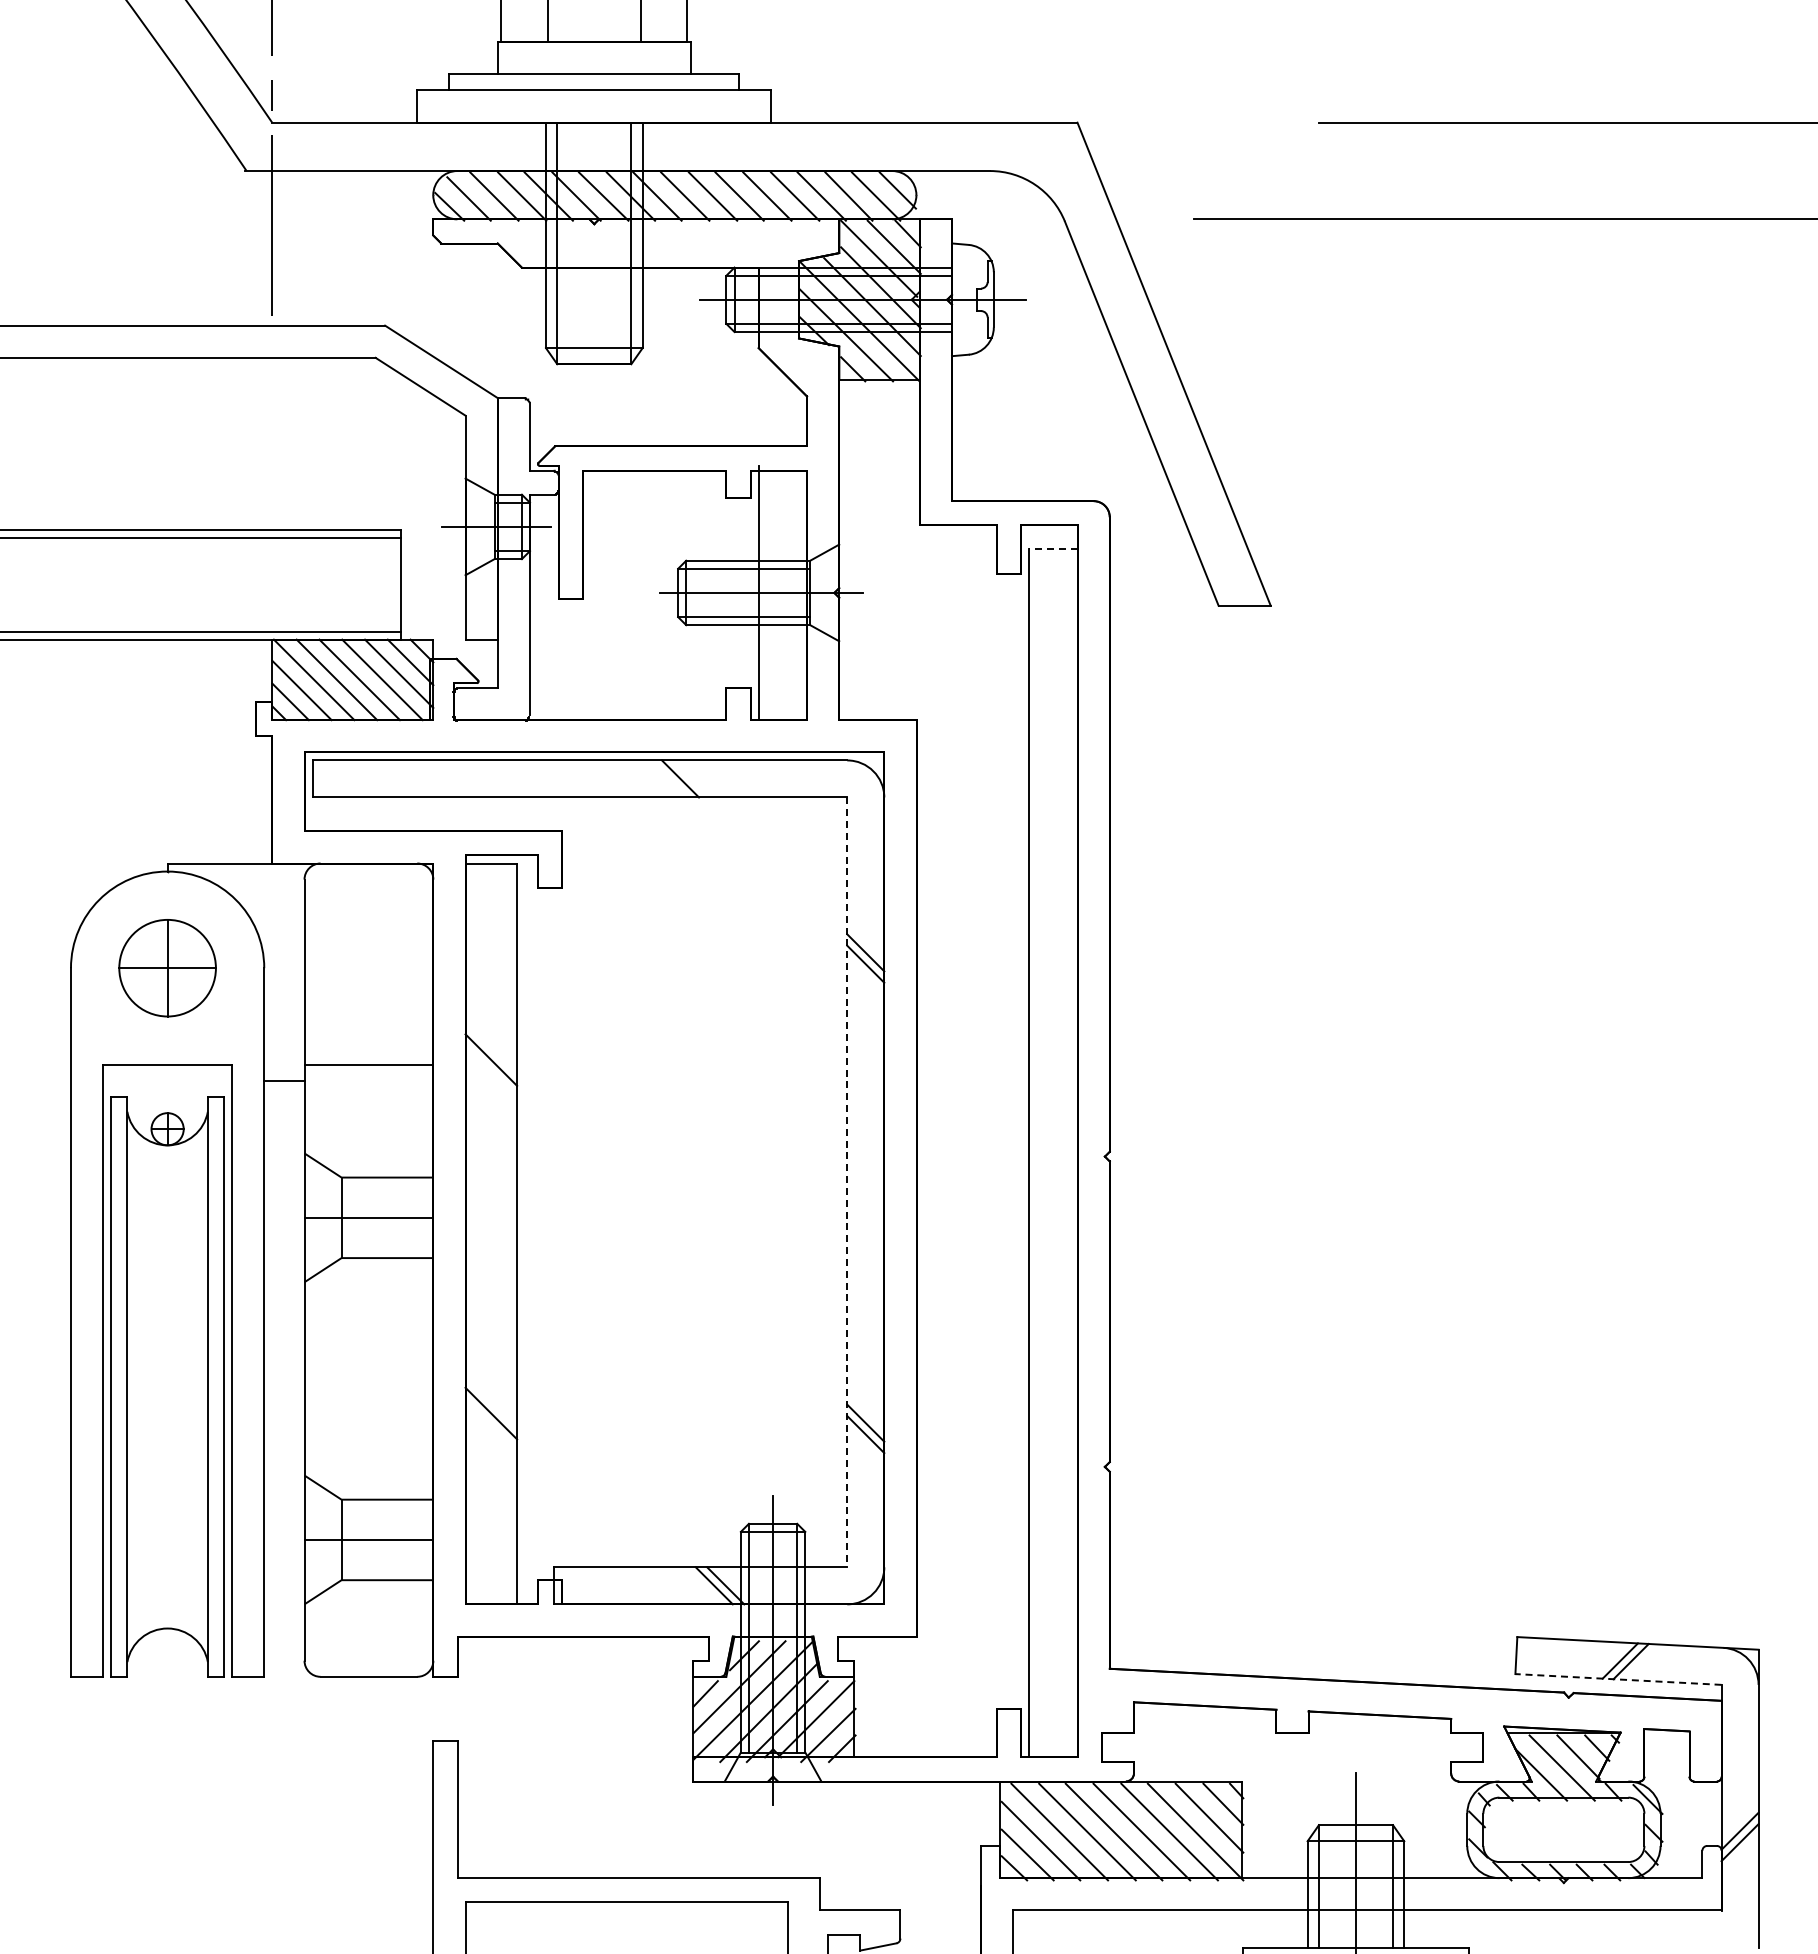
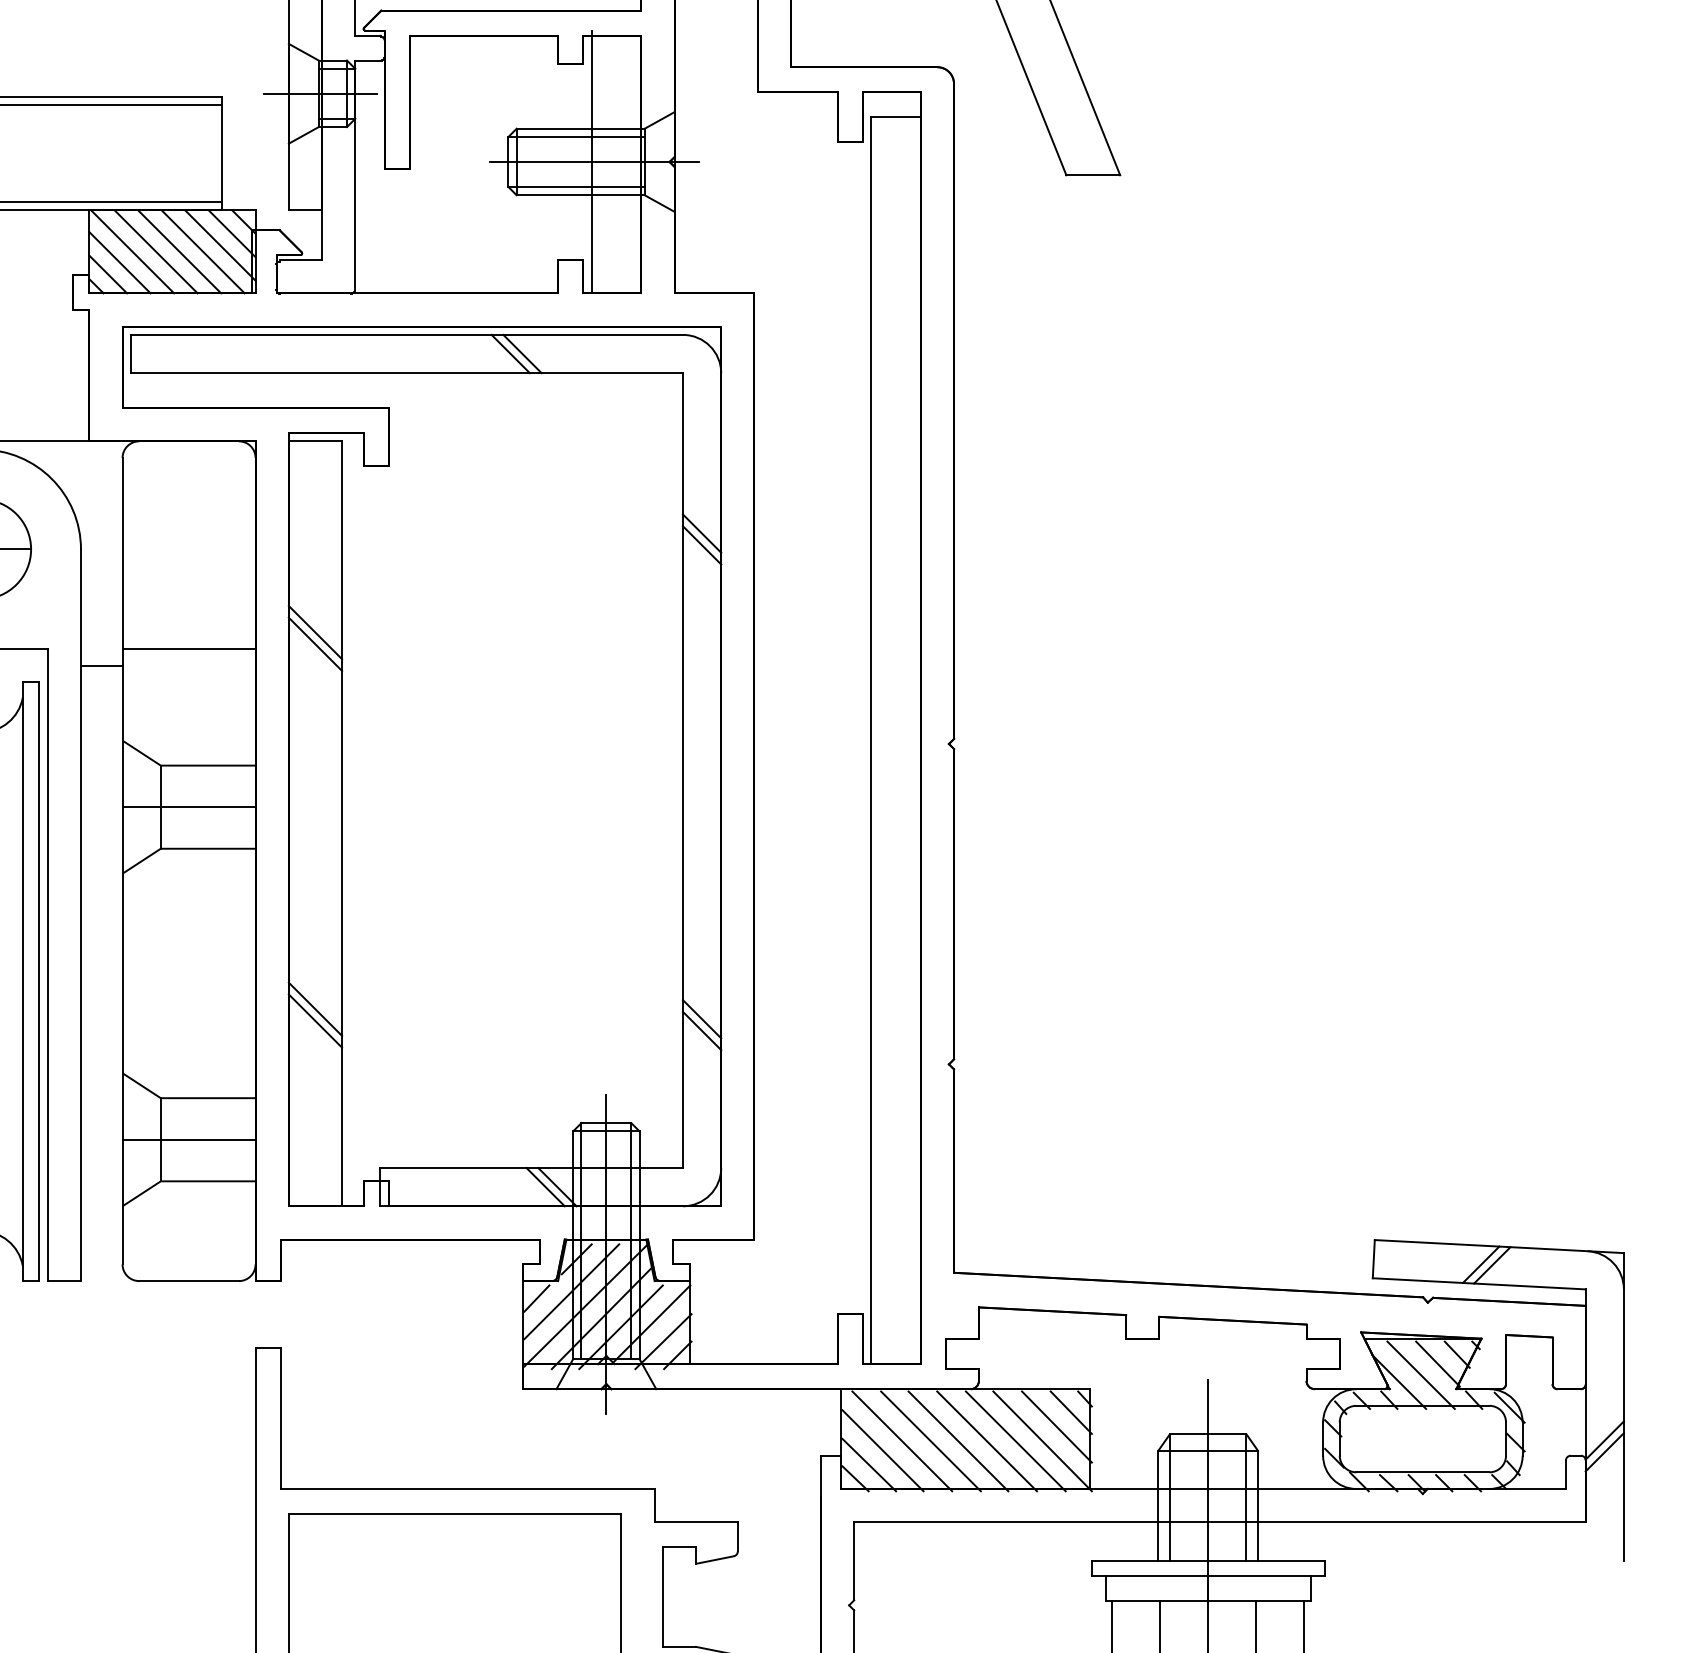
line: (1052, 549) -> (894, 117), dashed -> solid
line: (691, 778) -> (522, 353), added
line: (491, 1048) -> (315, 632), added
line: (847, 1182) -> (683, 770), dashed -> solid
line: (491, 1424) -> (315, 1020), added
line: (1617, 1679) -> (1478, 1283), dashed -> solid

